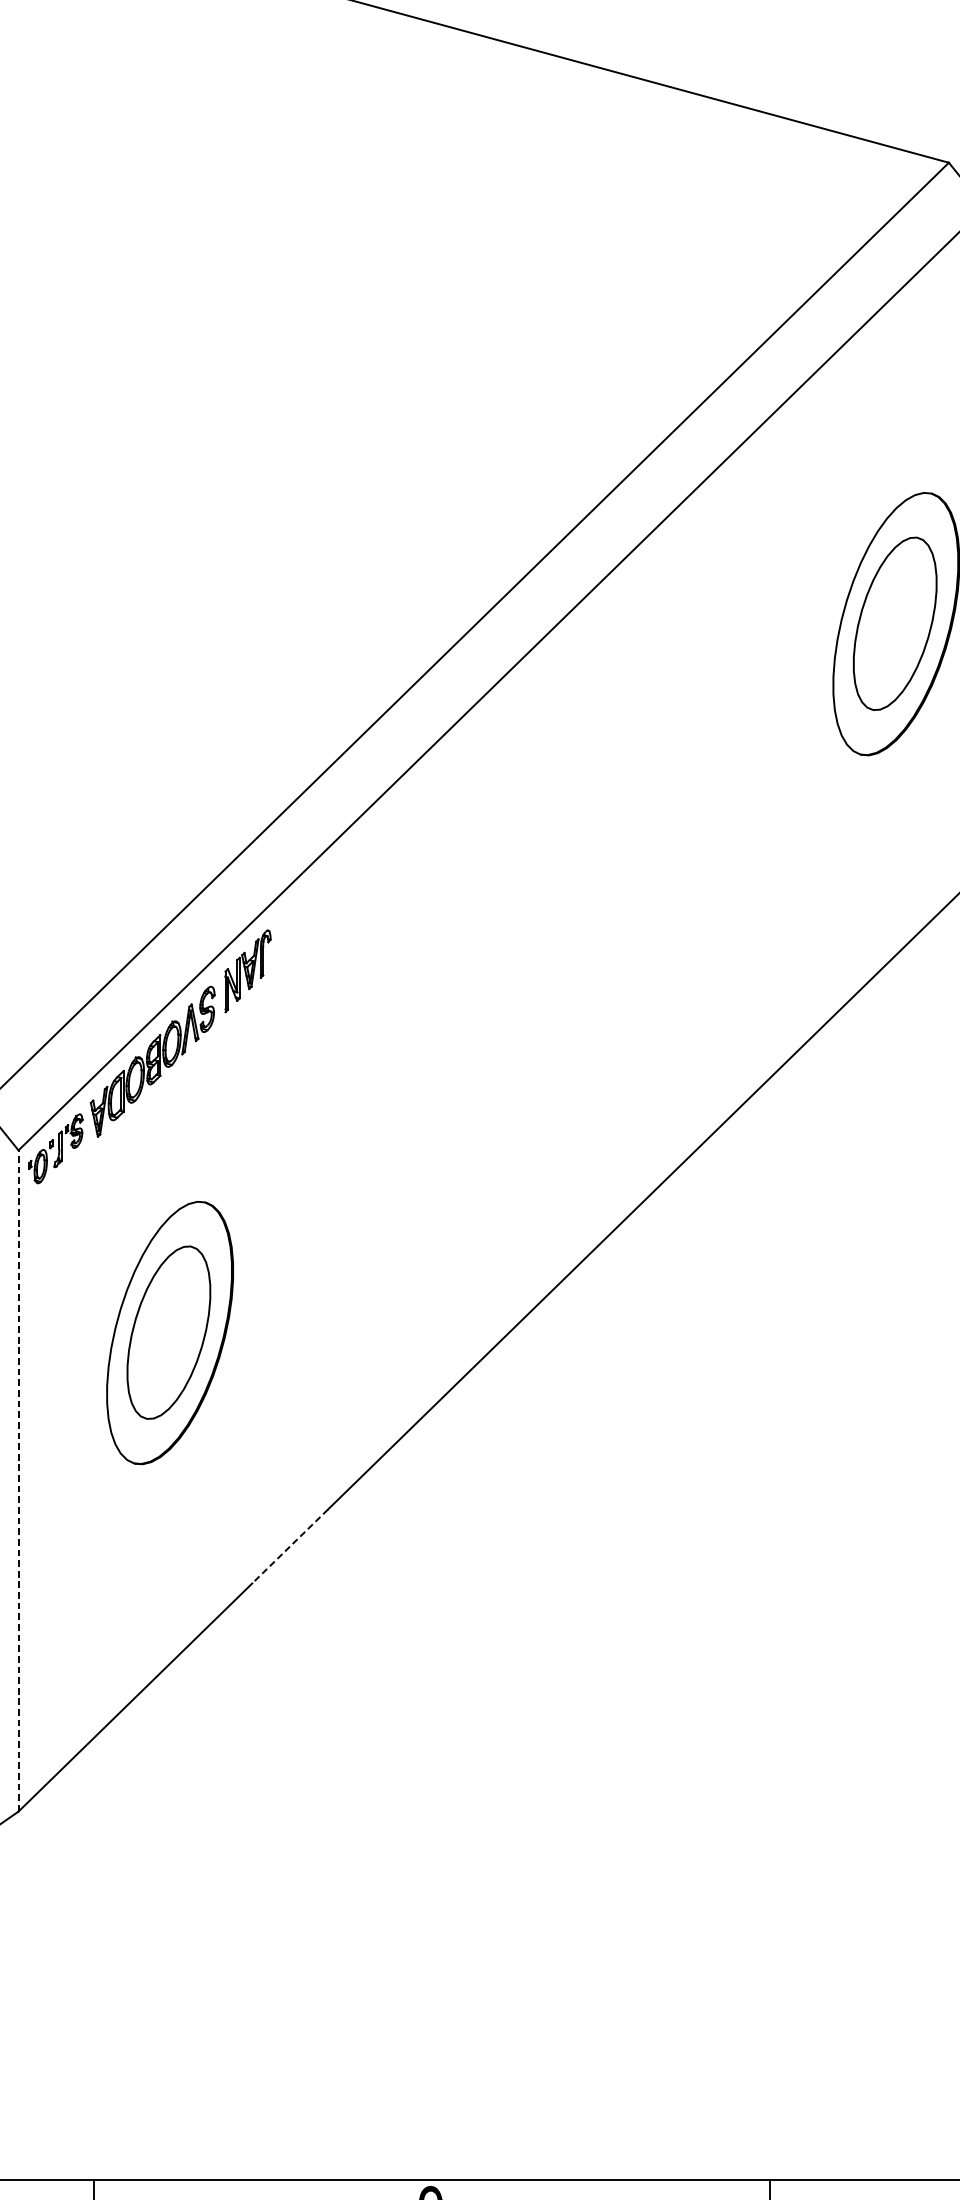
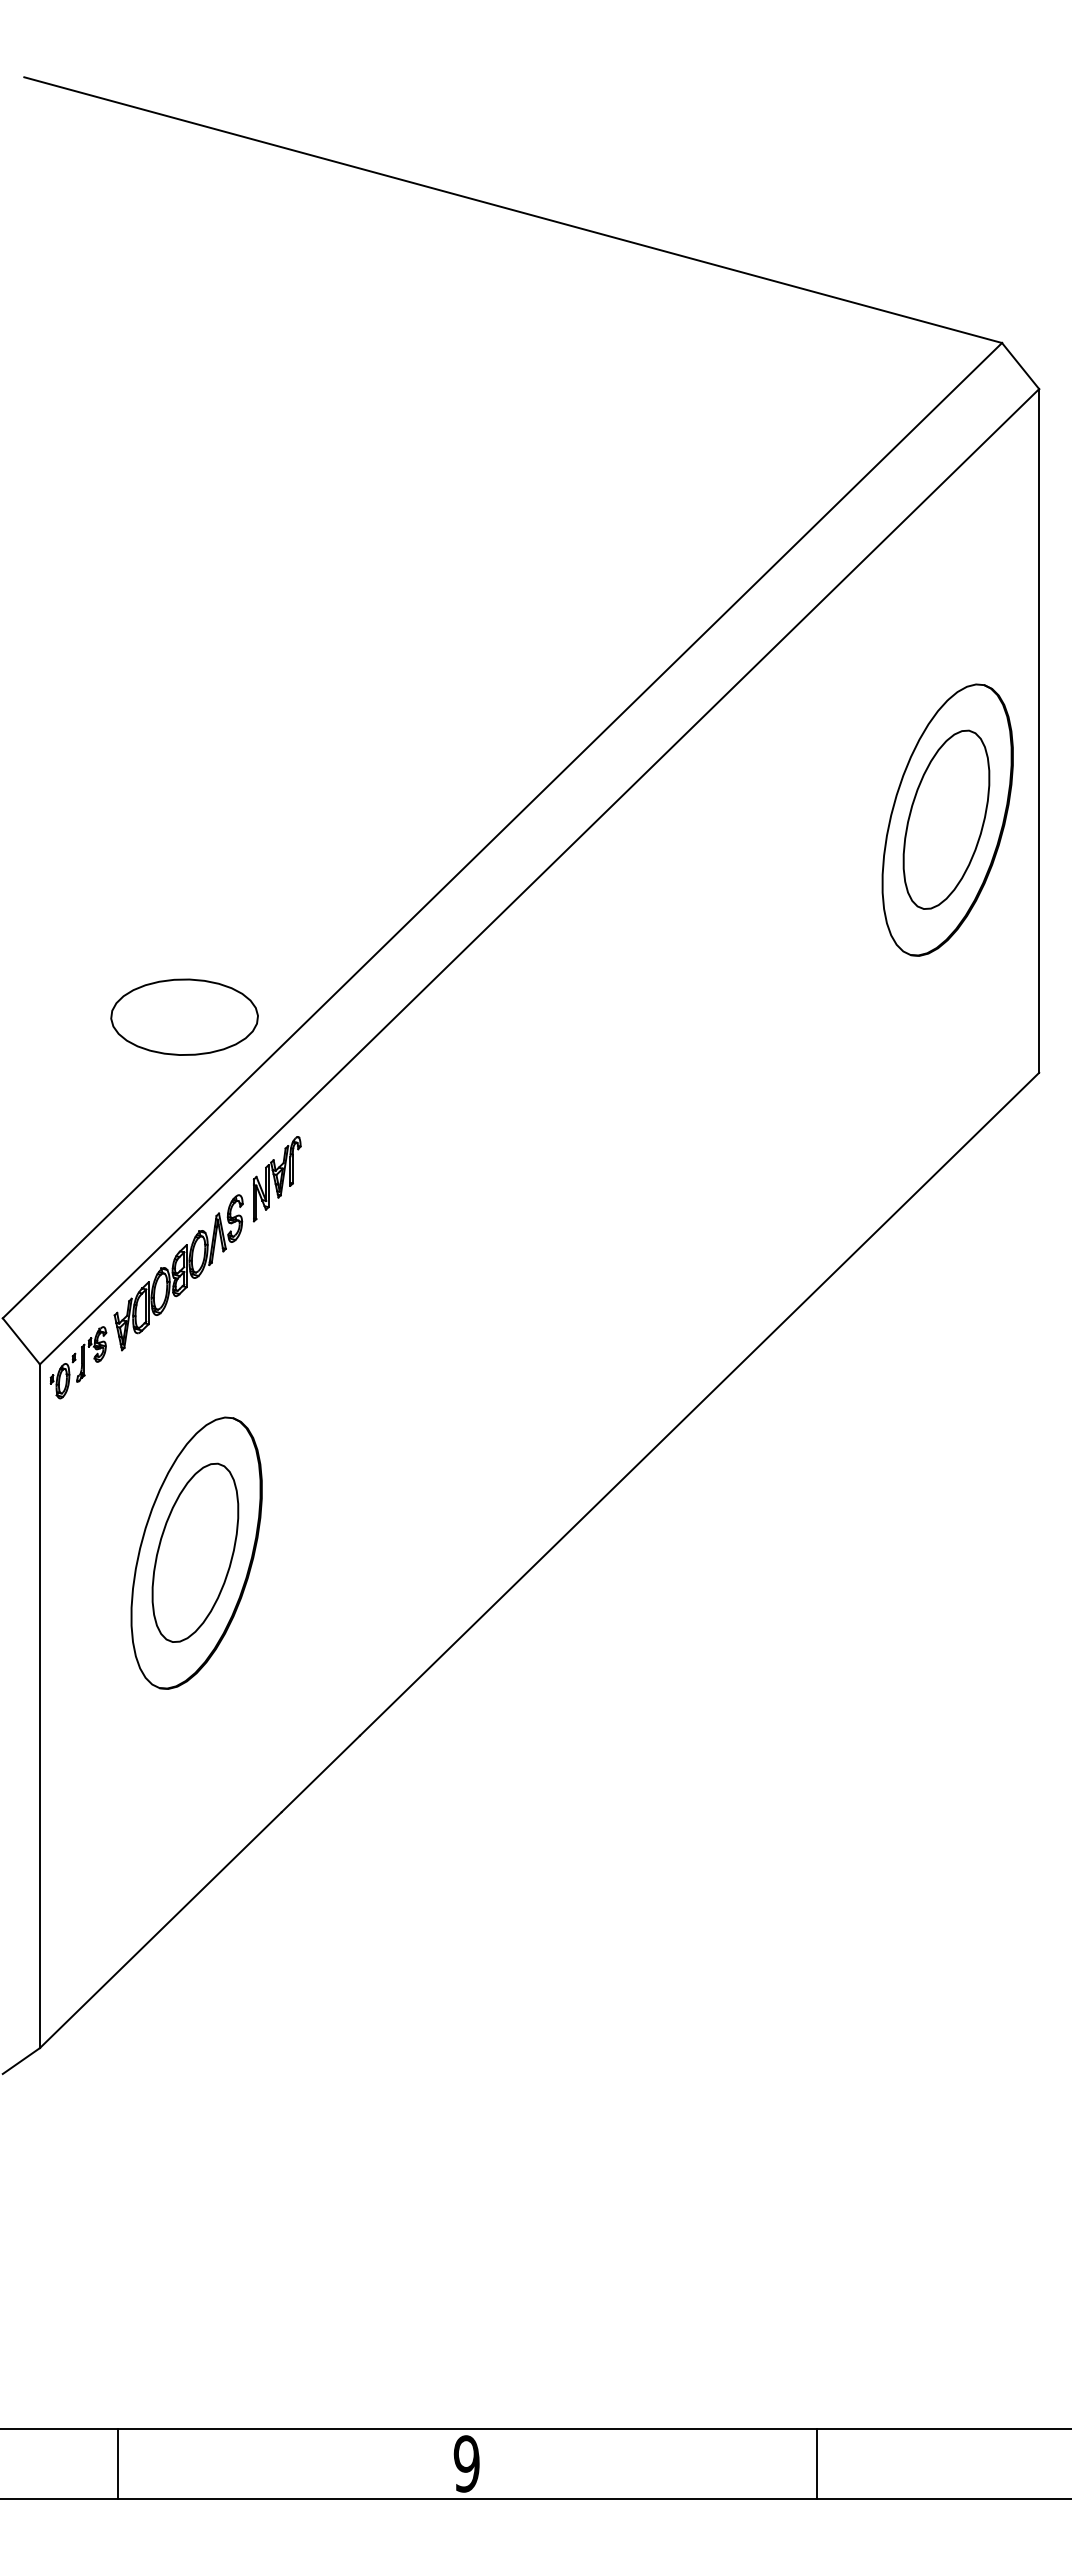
part: (158, 814) -> (184, 1016), added
line: (18, 1481) -> (39, 1706), dashed -> solid
line: (289, 1546) -> (320, 1774), dashed -> solid

